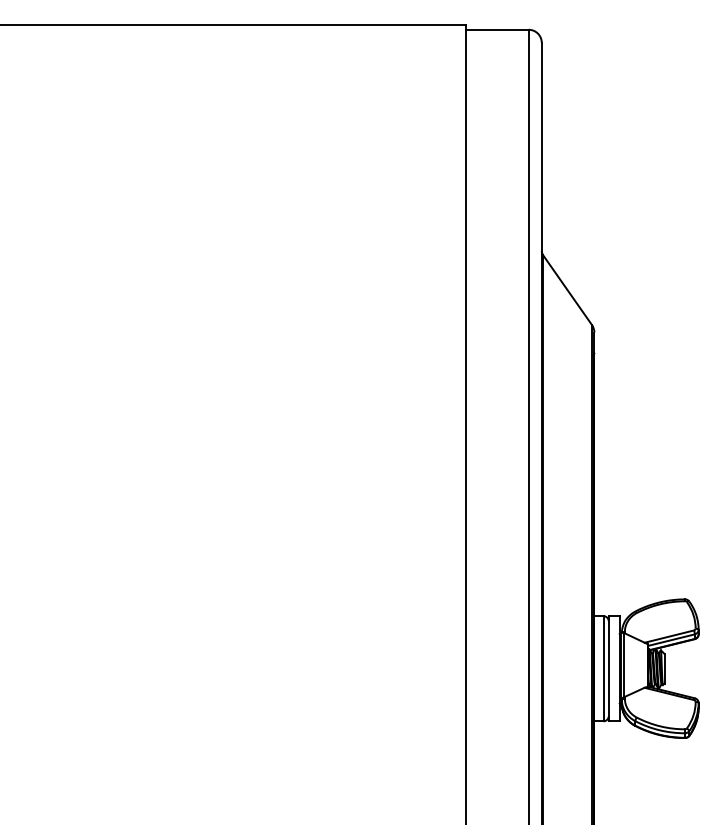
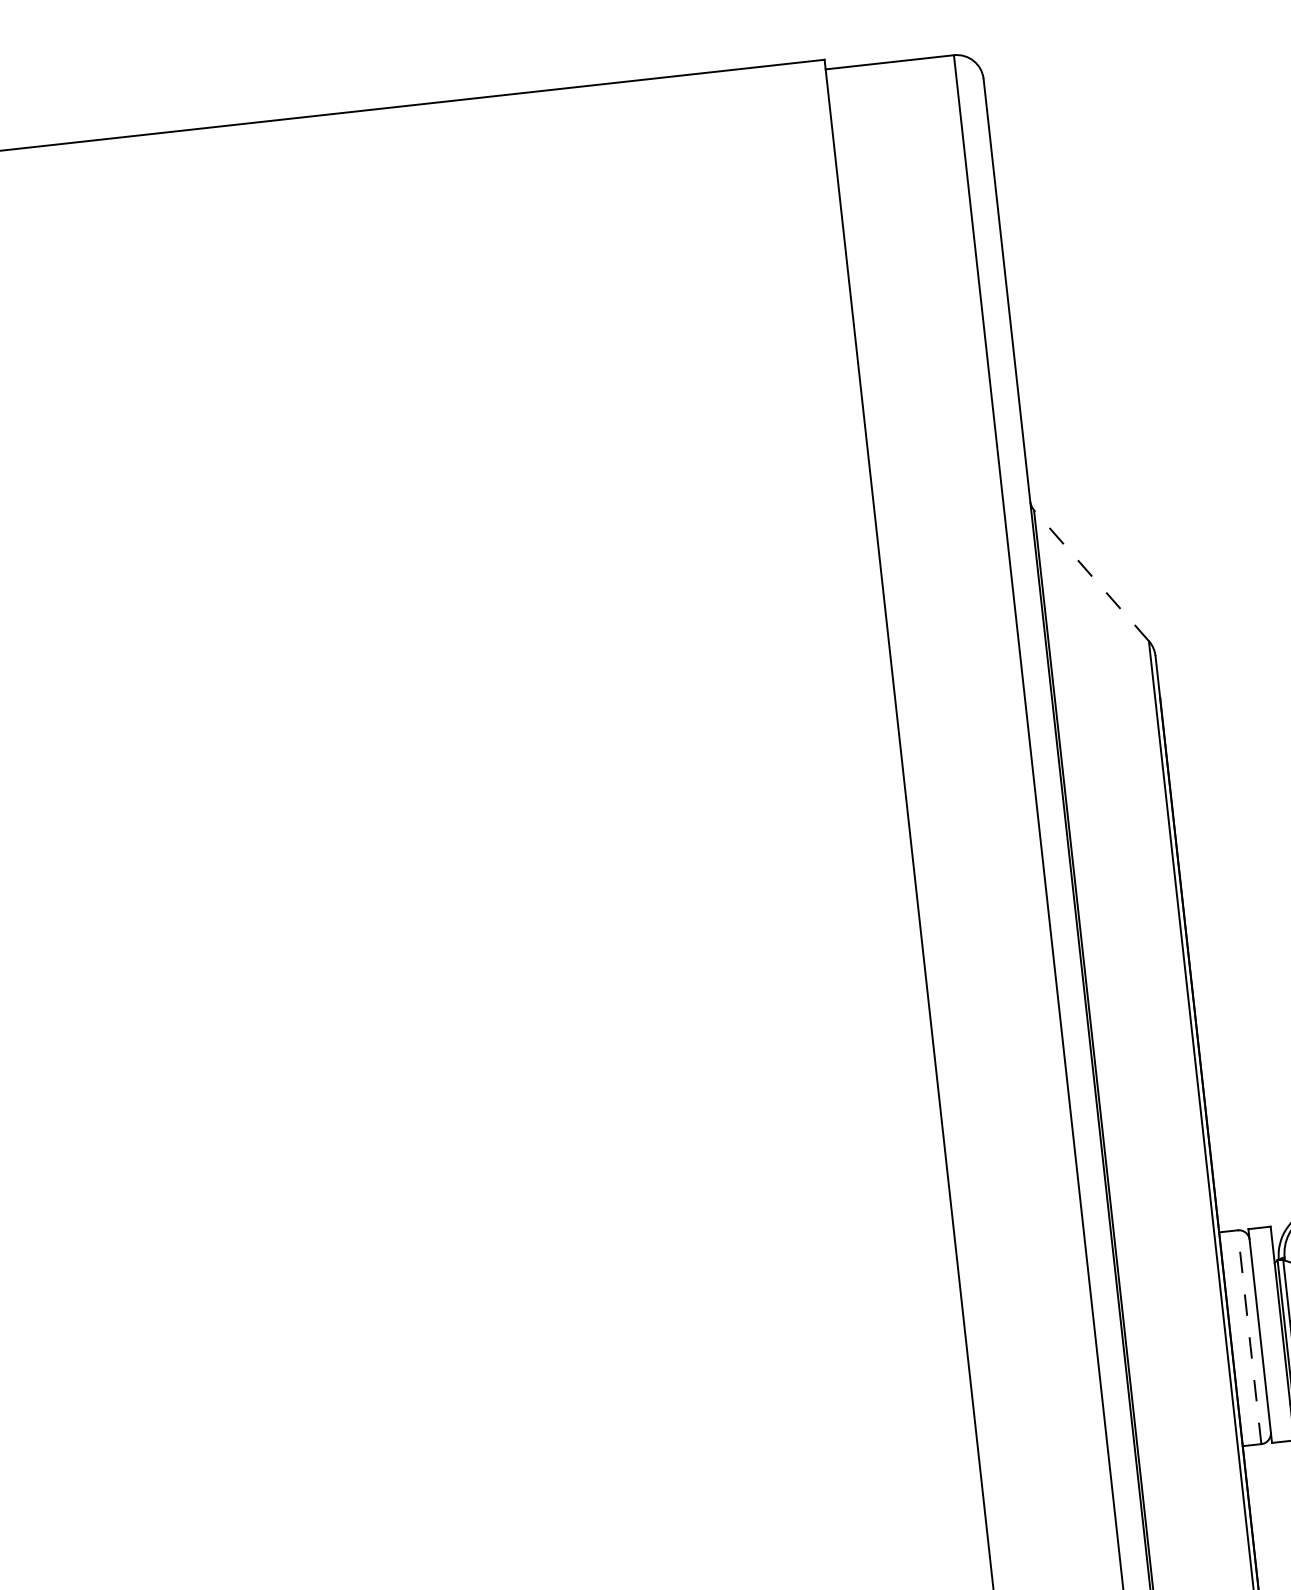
line: (567, 290) -> (1091, 576), solid -> dashed
line: (603, 668) -> (1249, 1336), solid -> dashed

